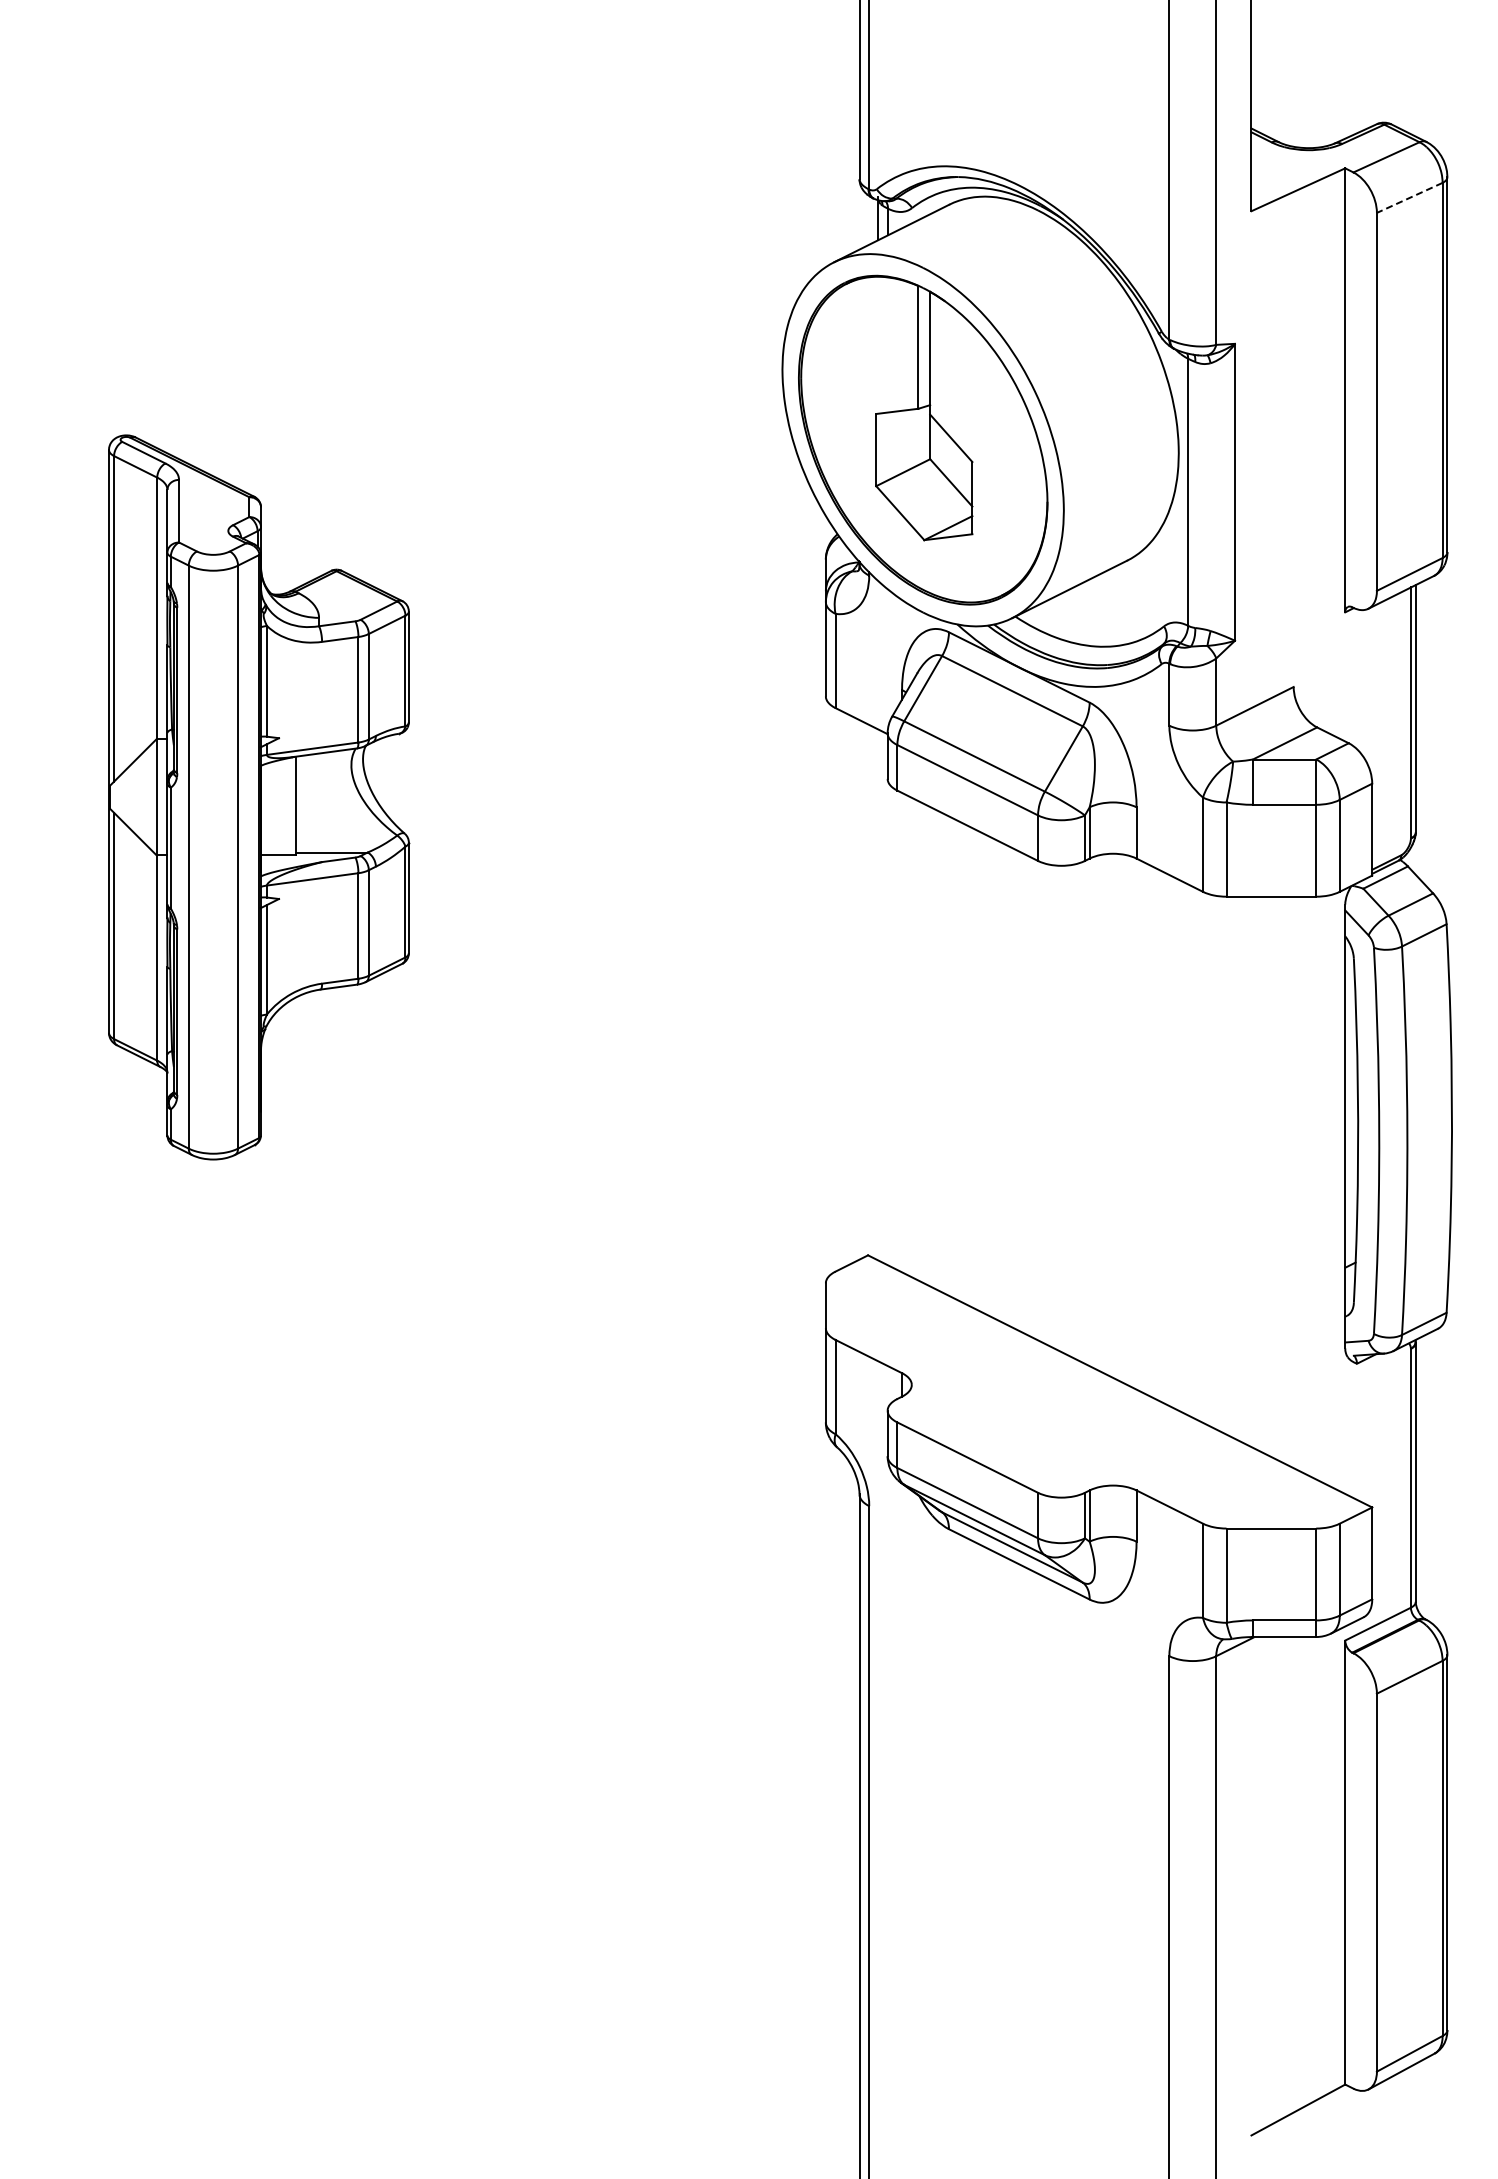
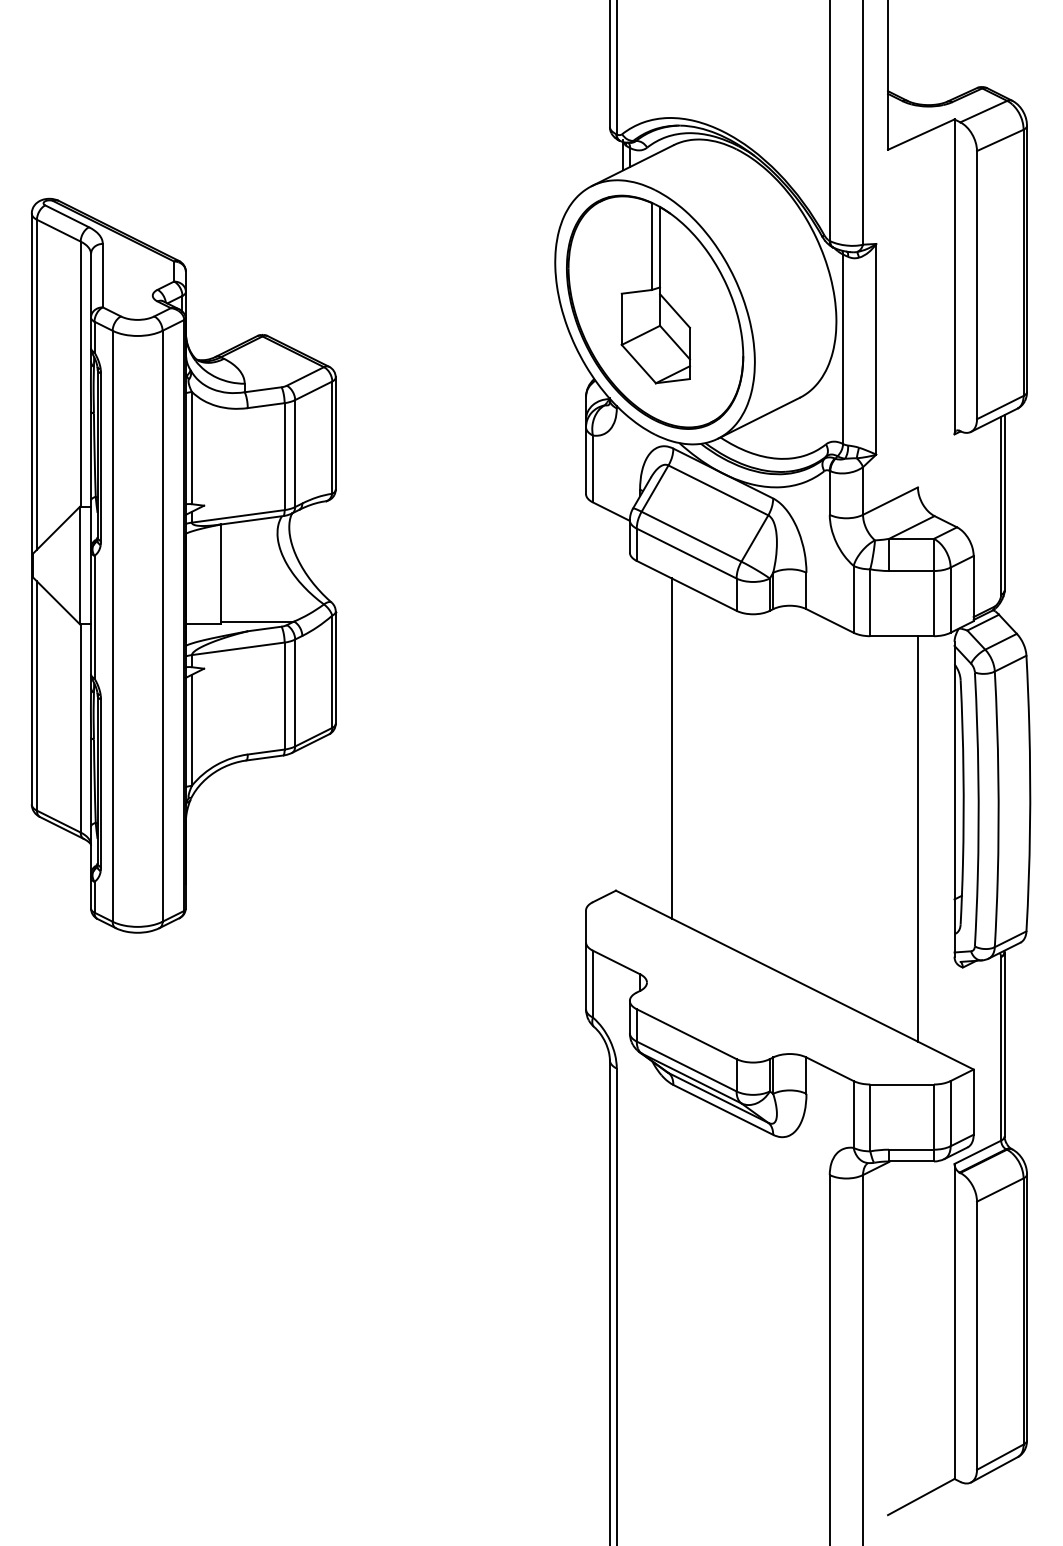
line: (1409, 198) -> (1000, 140), dashed -> solid
part: (258, 797) -> (183, 565), size x1.43
line: (946, 1054) -> (671, 748), added
line: (1293, 1182) -> (917, 838), added

